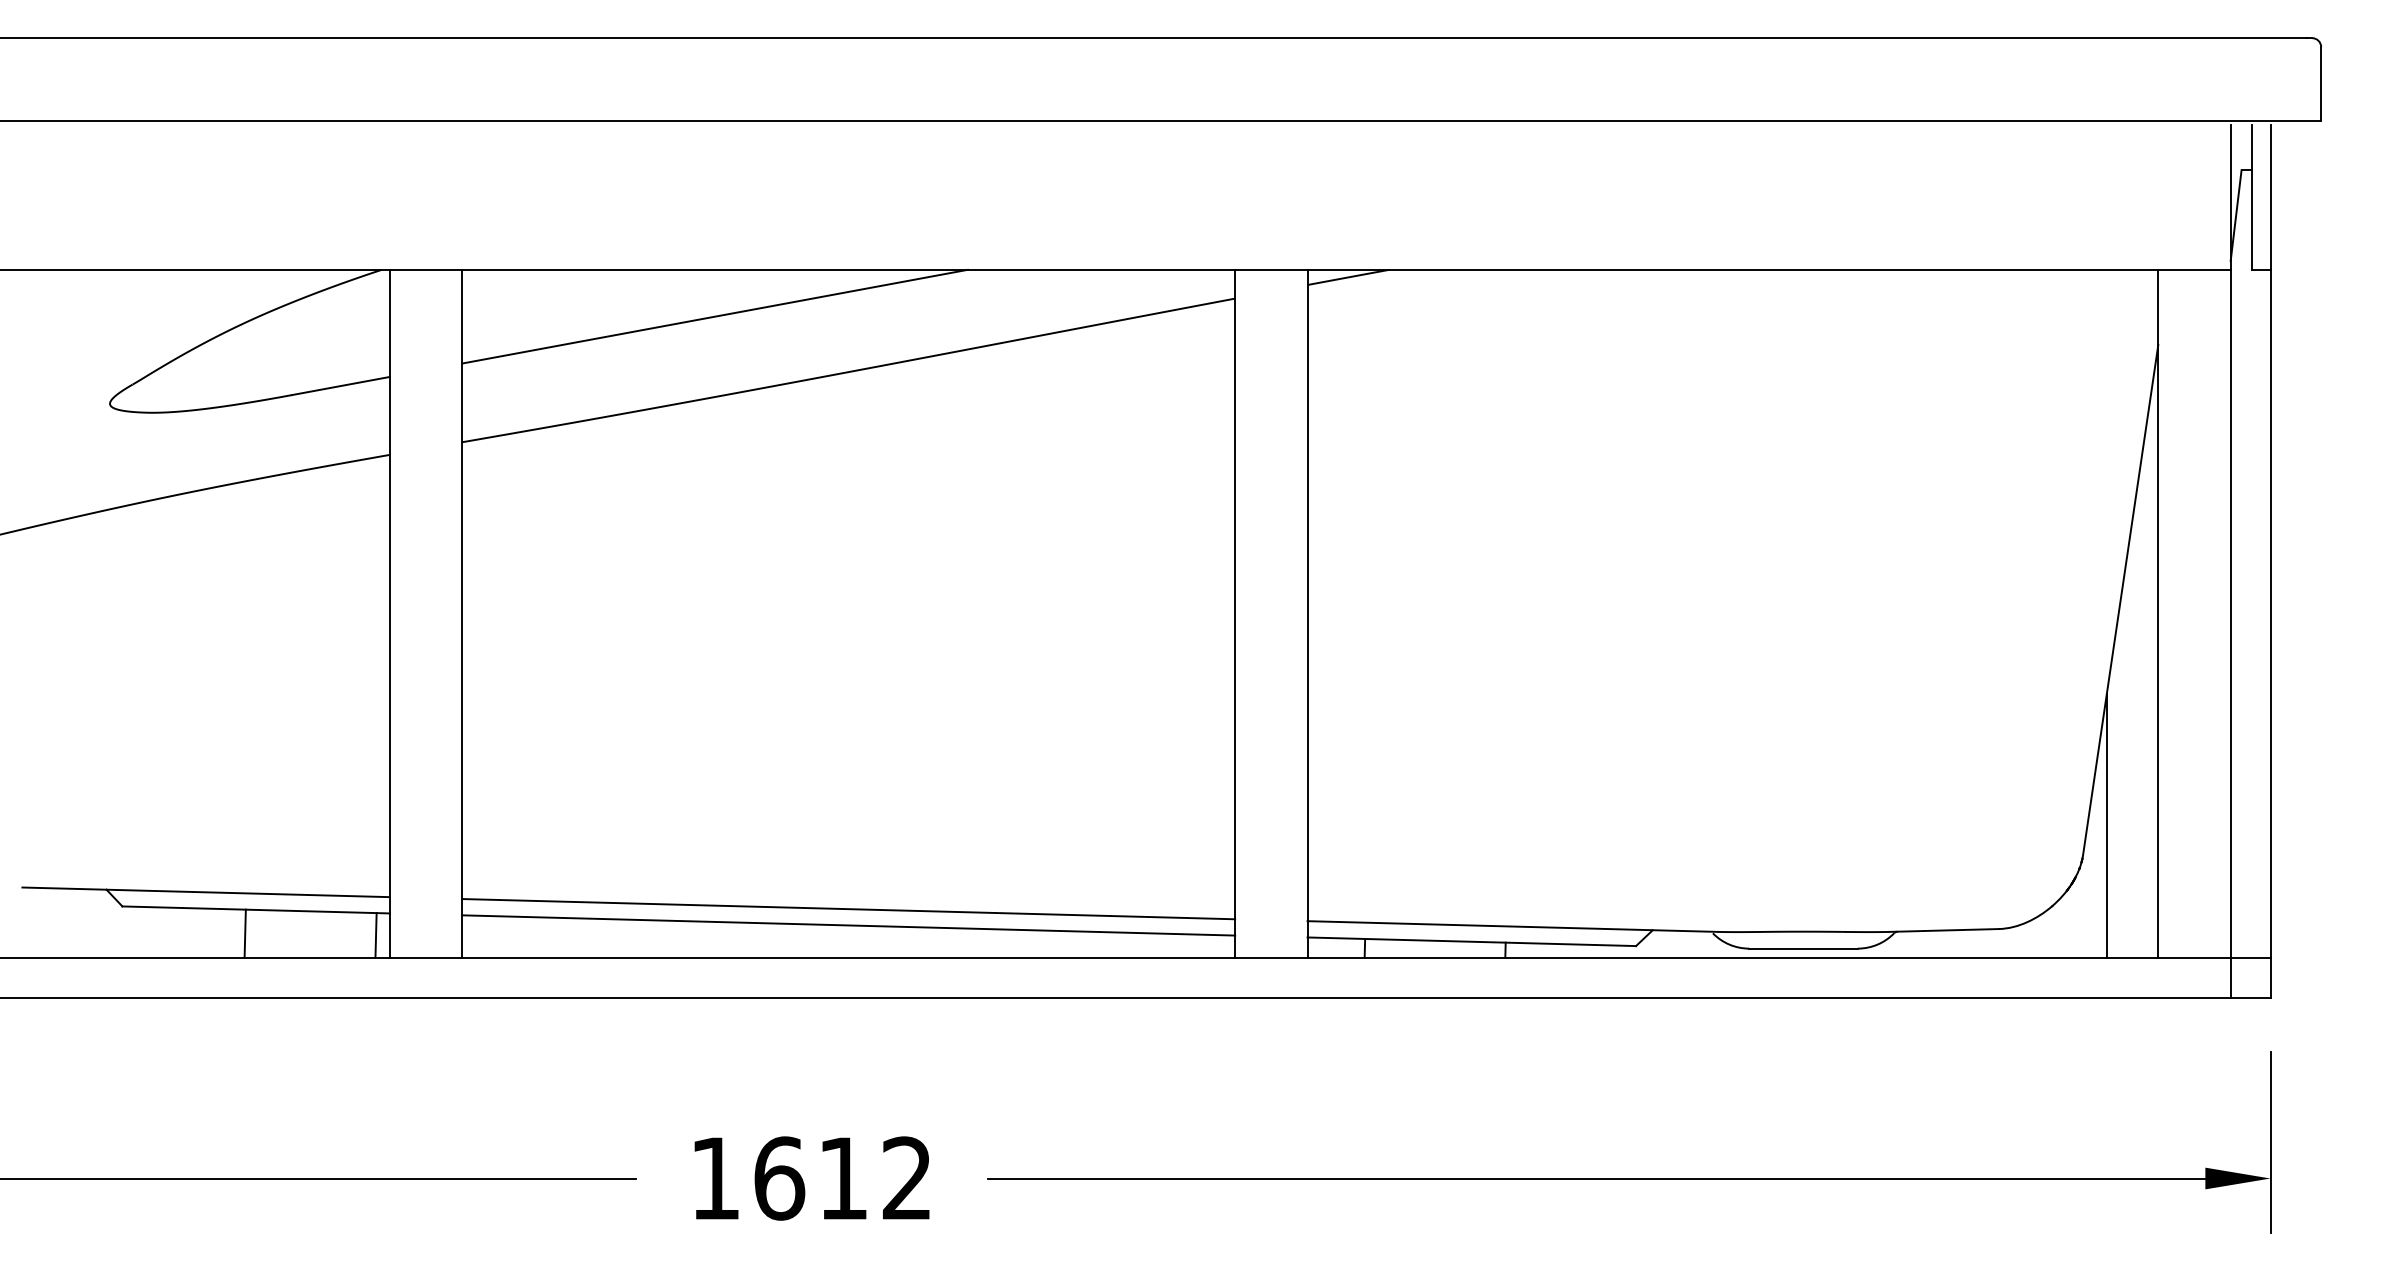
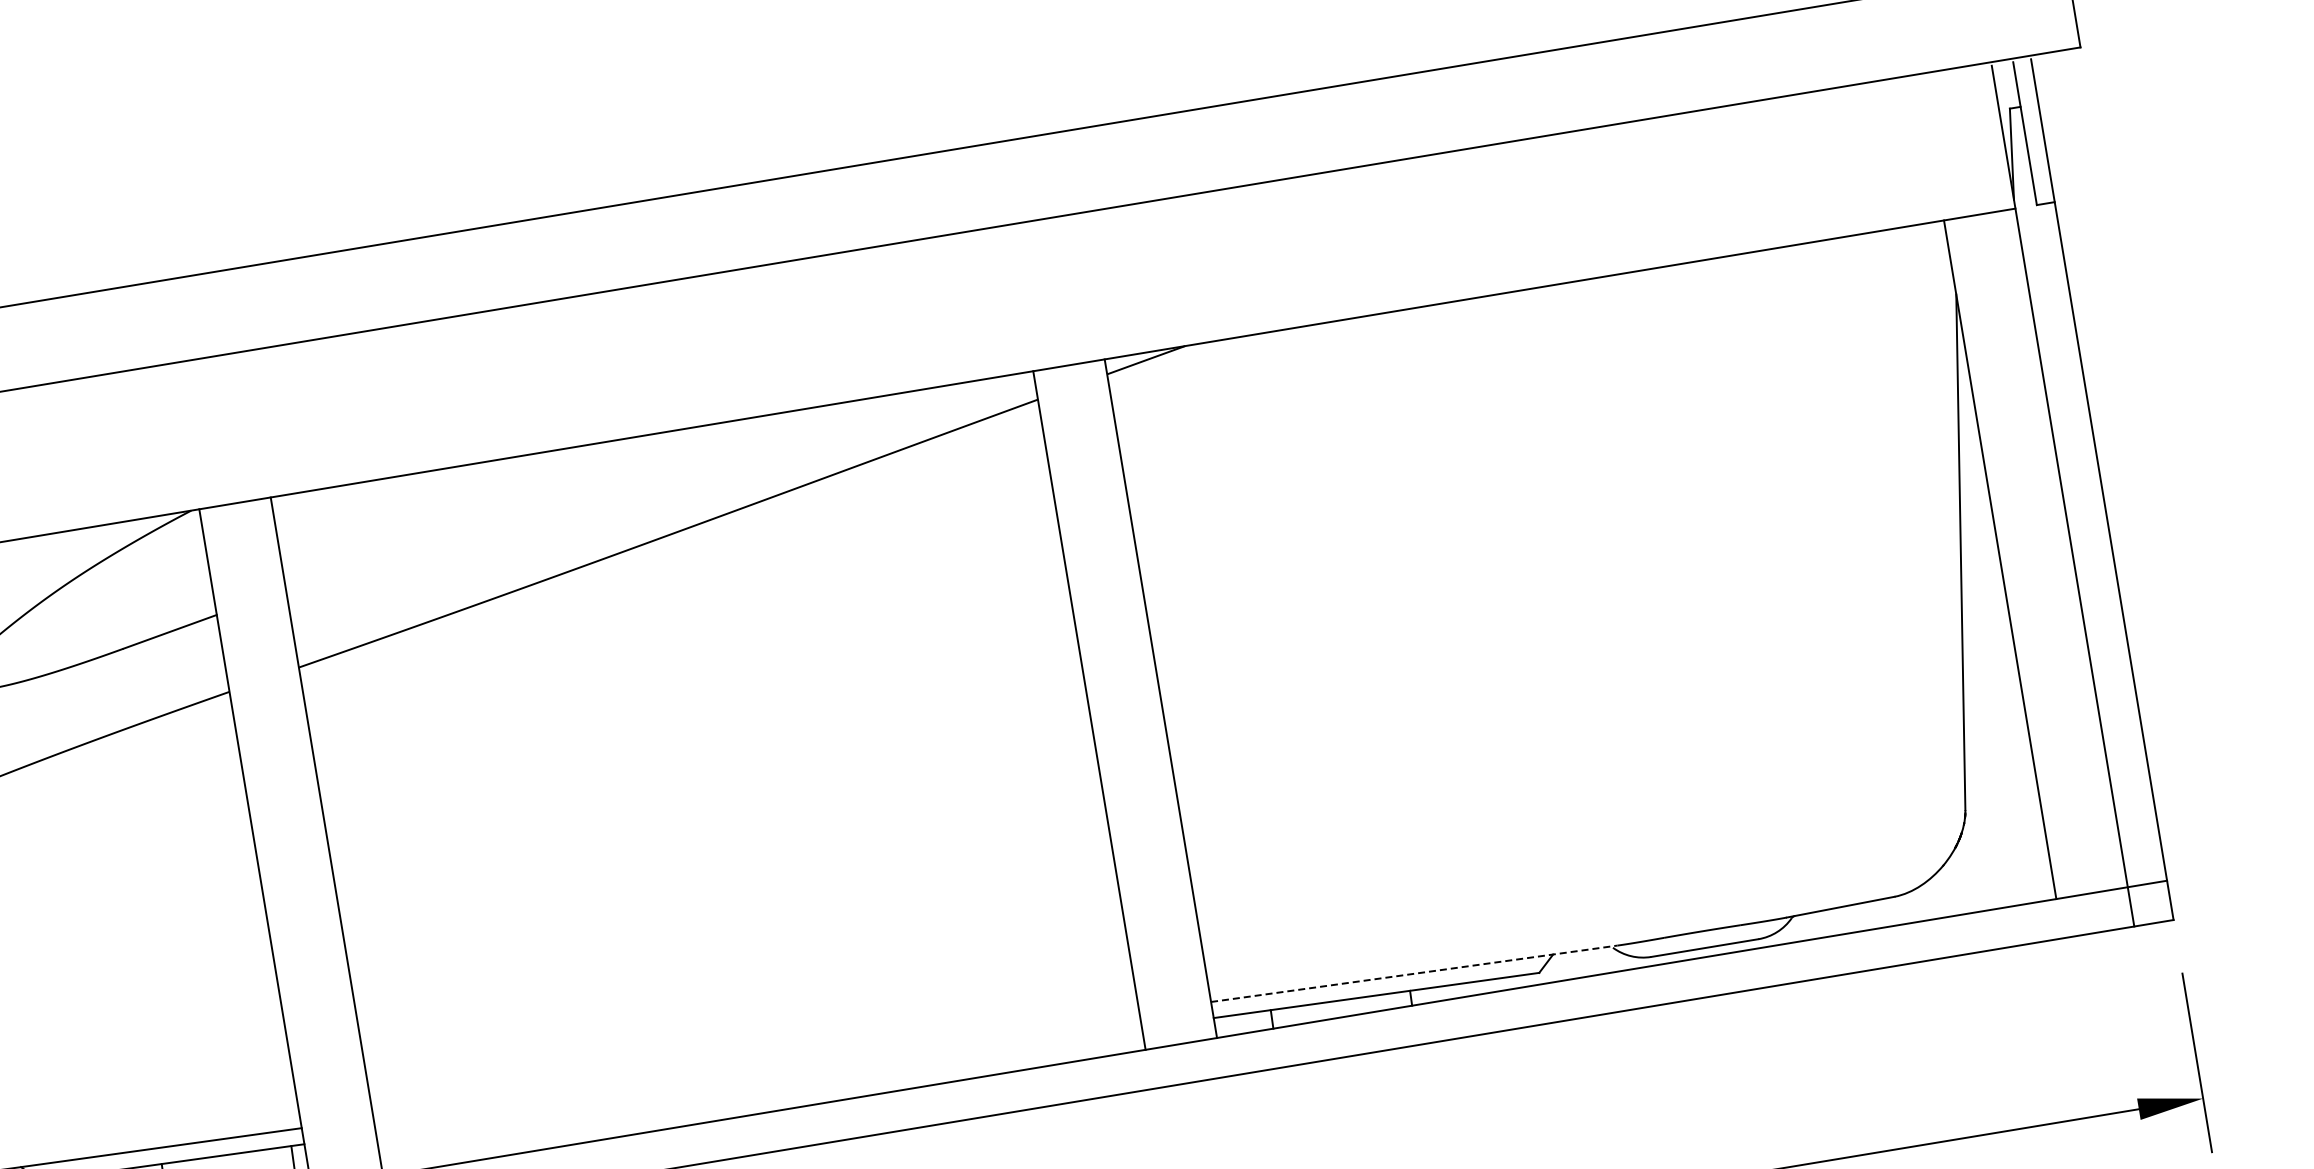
line: (714, 316) -> (527, 502), removed
line: (2106, 825) -> (1983, 777), removed
line: (848, 909) -> (756, 1065), removed
line: (848, 925) -> (758, 1081), removed
line: (1513, 926) -> (1415, 973), solid -> dashed

